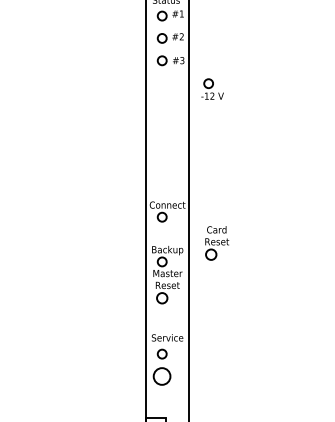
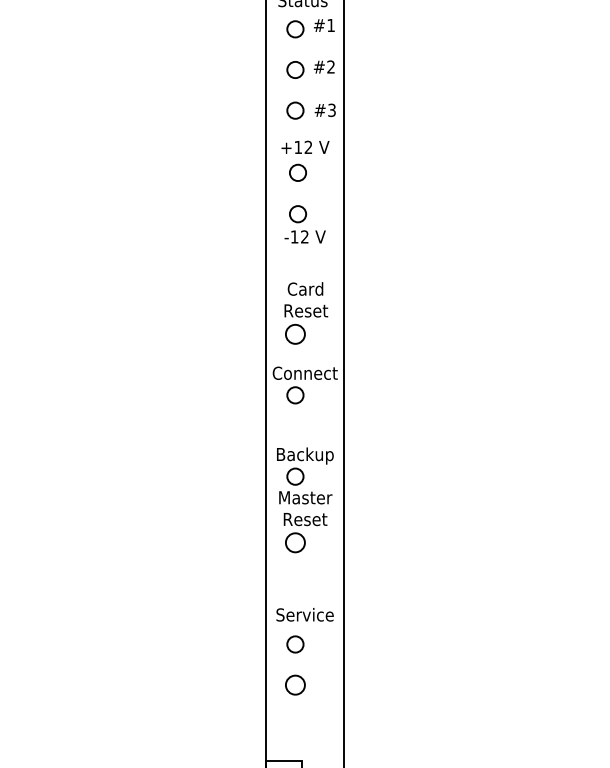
part: (167, 88) -> (305, 161), added
part: (212, 88) -> (305, 222), moved
part: (217, 243) -> (306, 313), moved
circle: (162, 376) -> (295, 685), size x0.62

